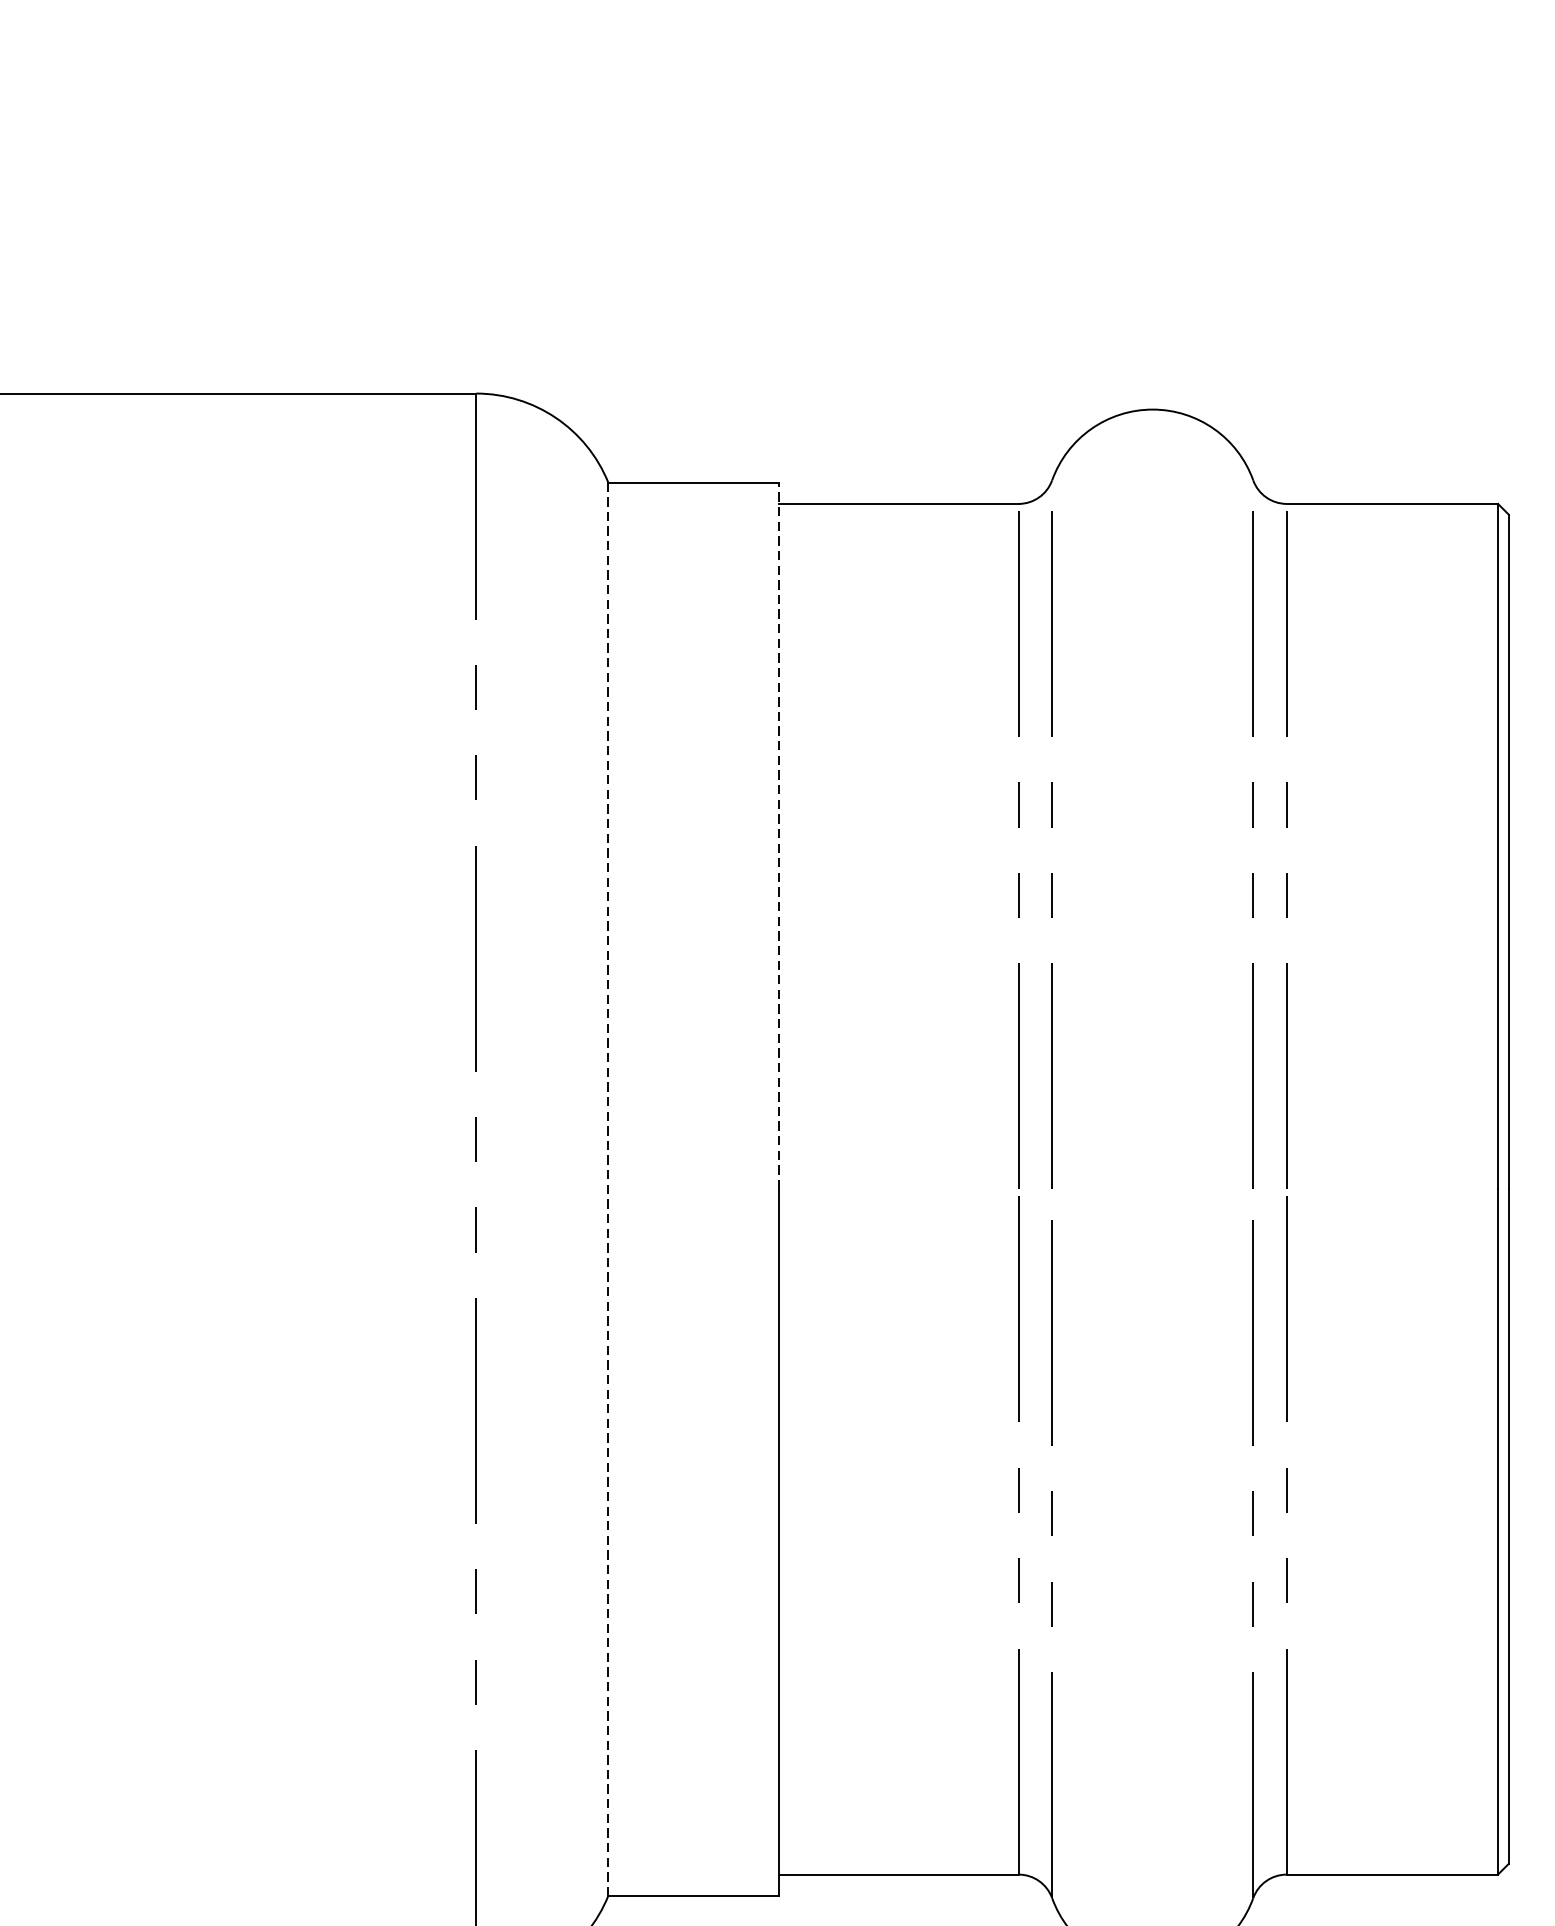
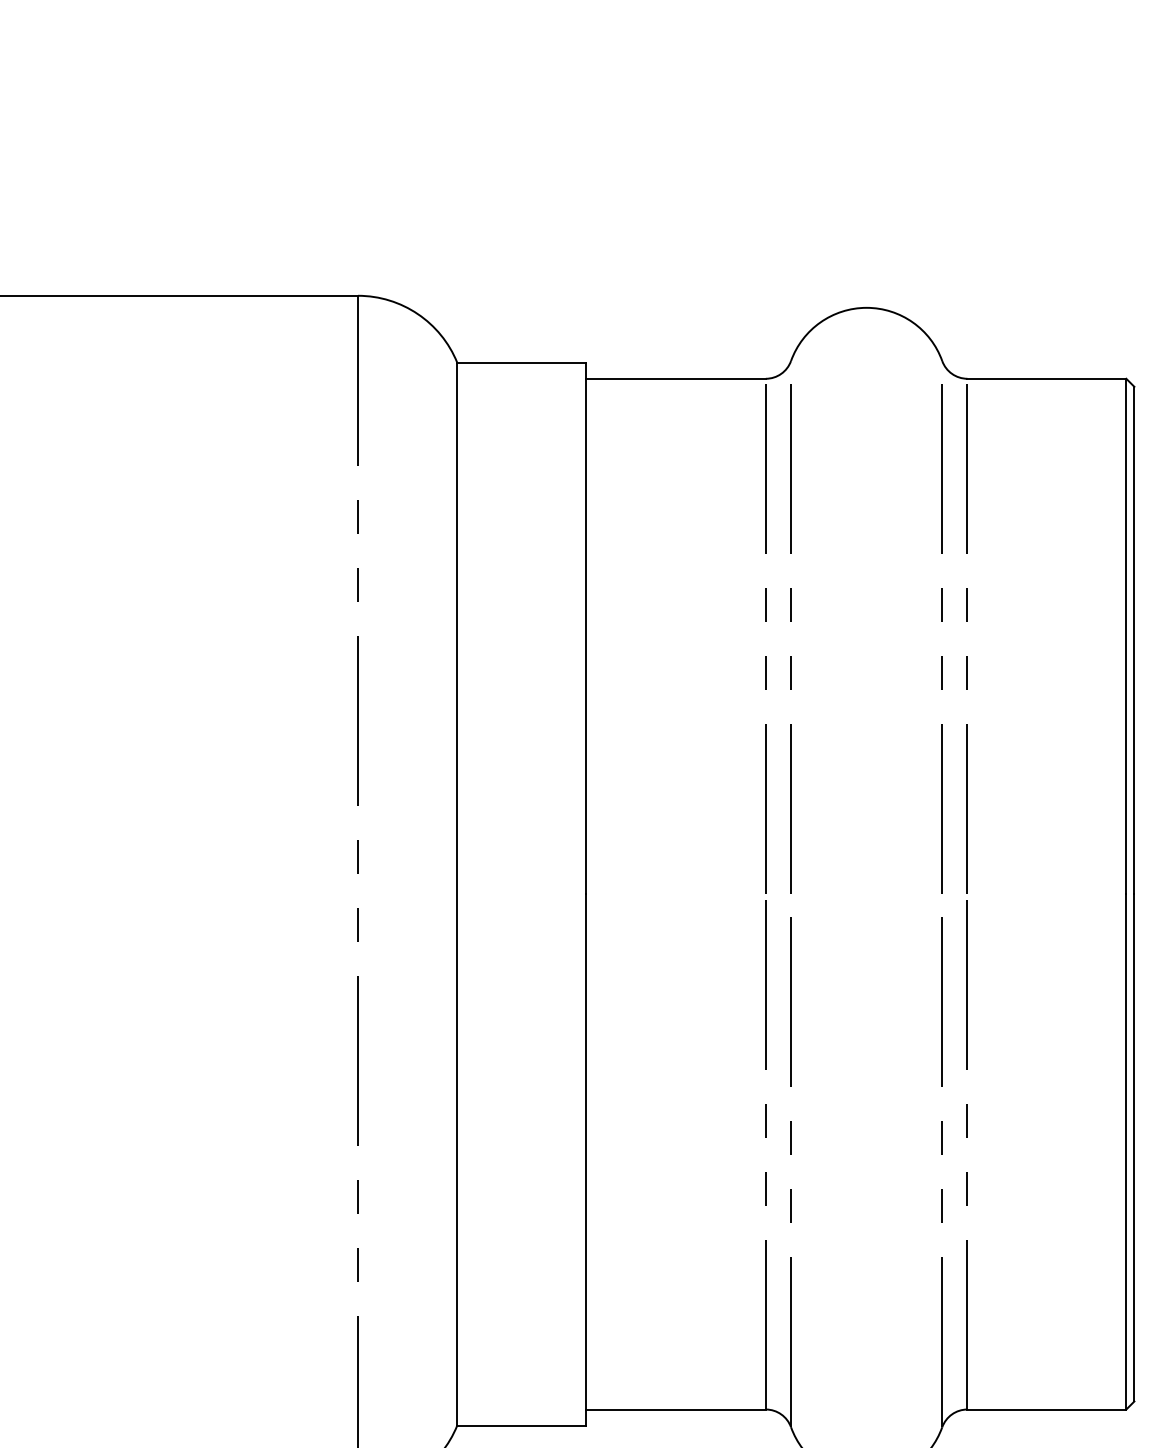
line: (778, 836) -> (585, 628), dashed -> solid
line: (608, 1189) -> (457, 894), dashed -> solid

